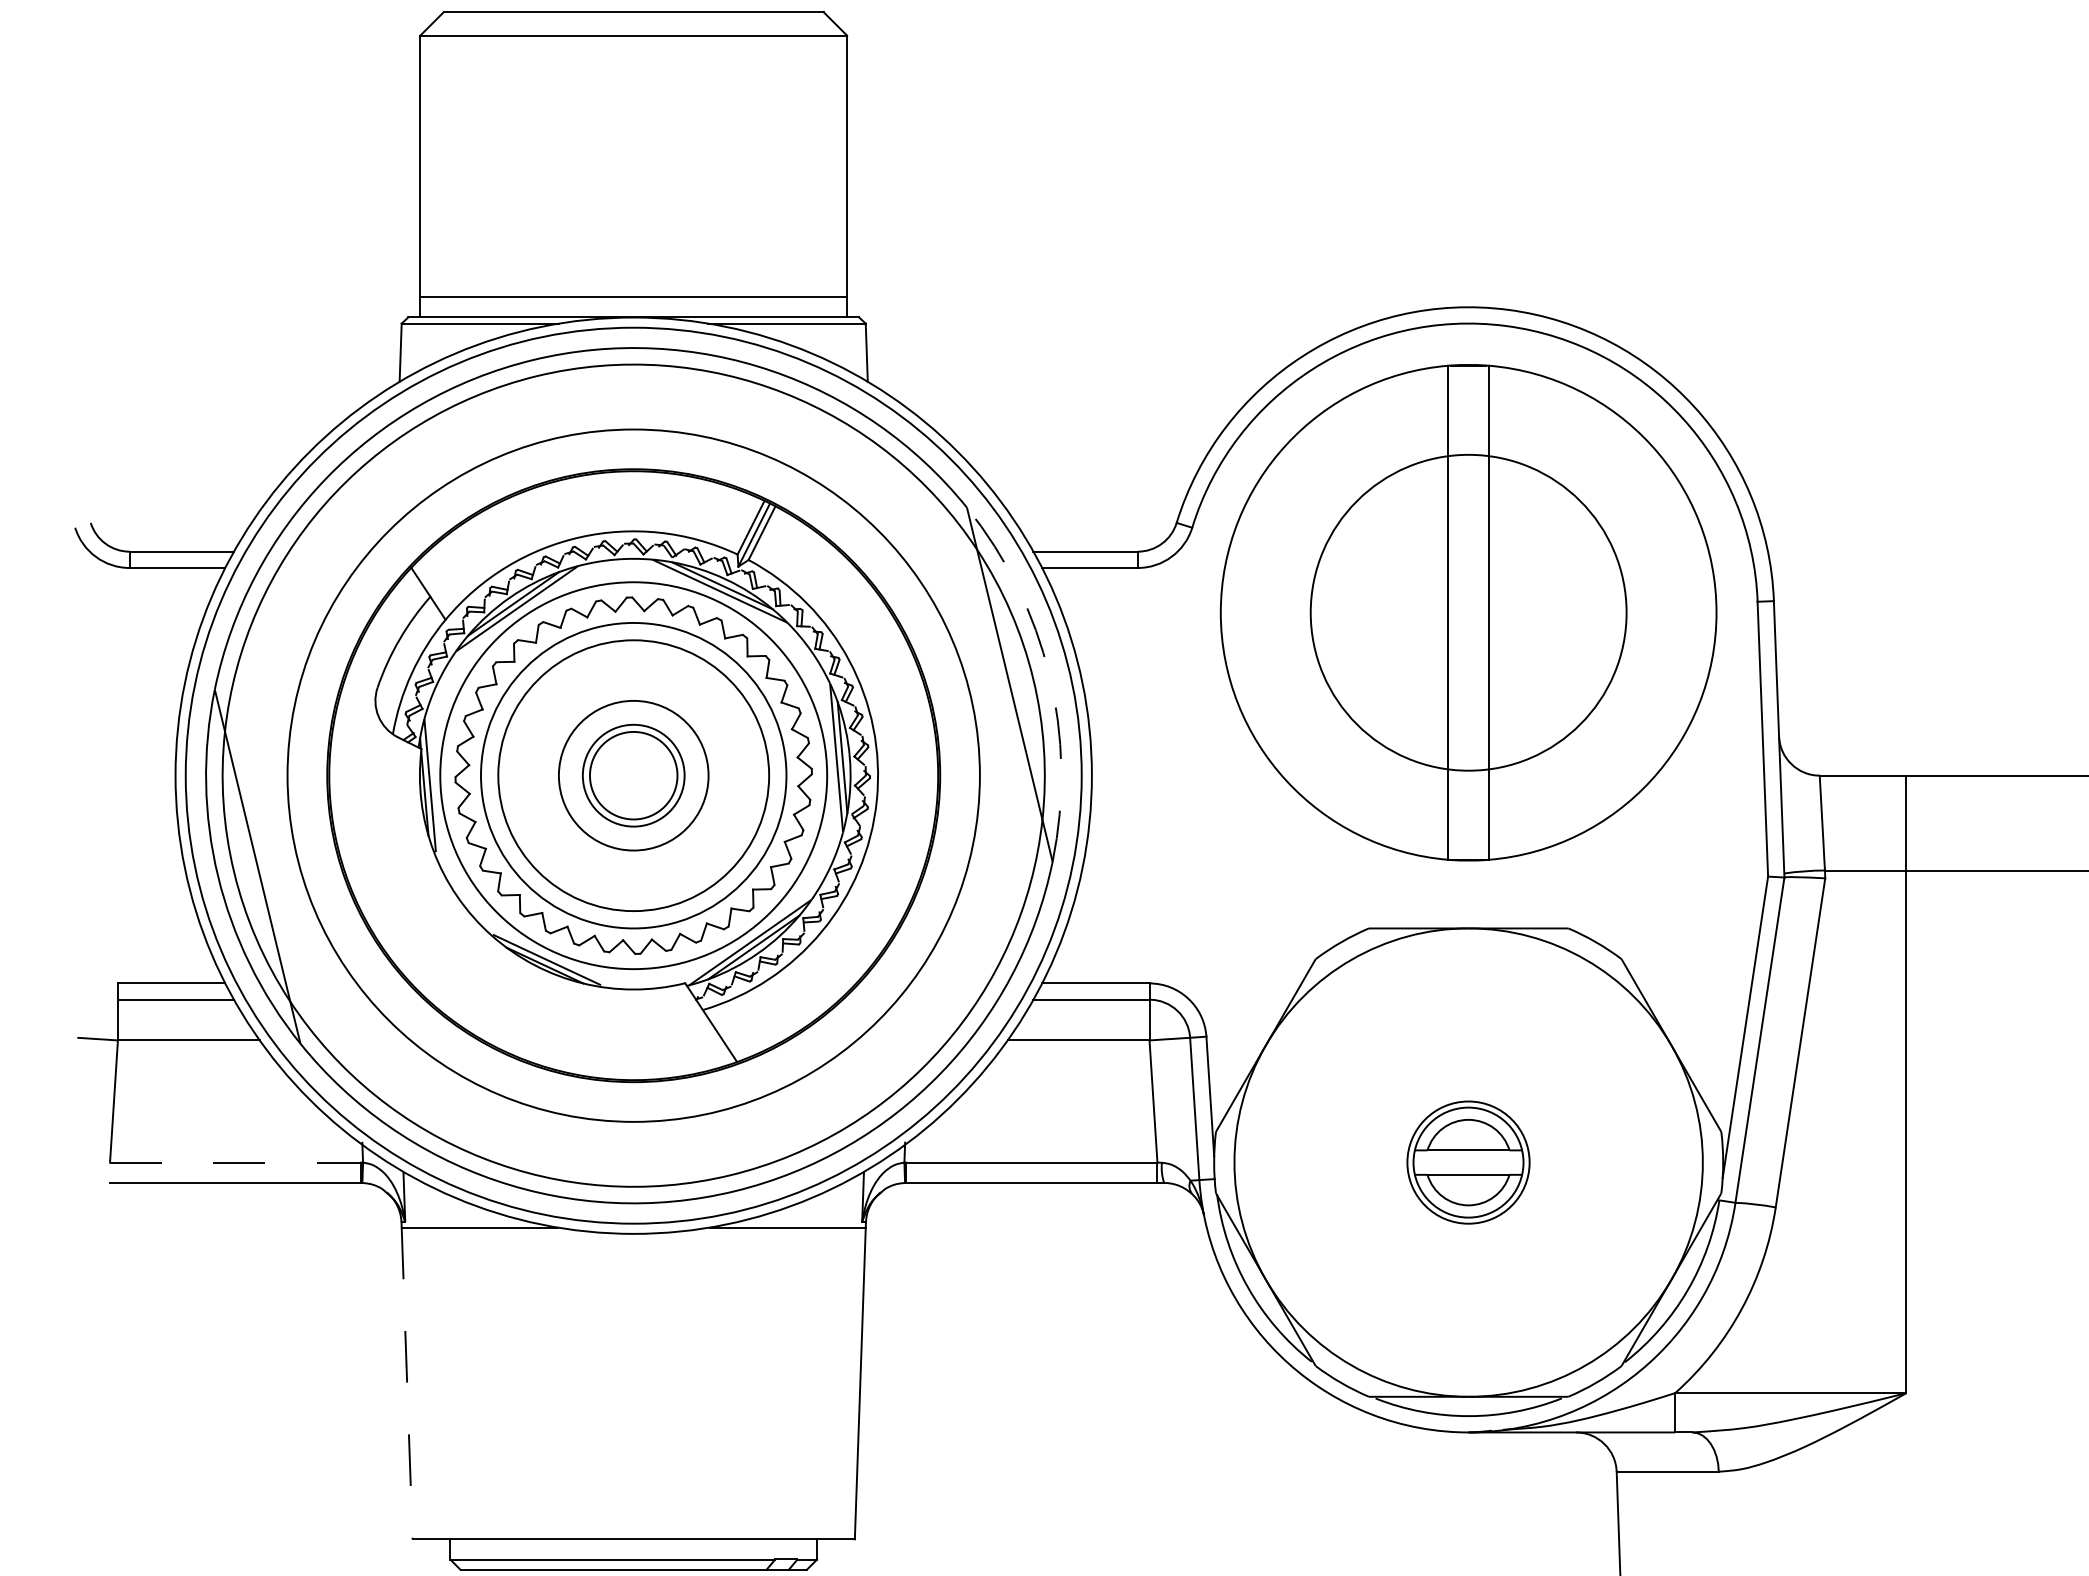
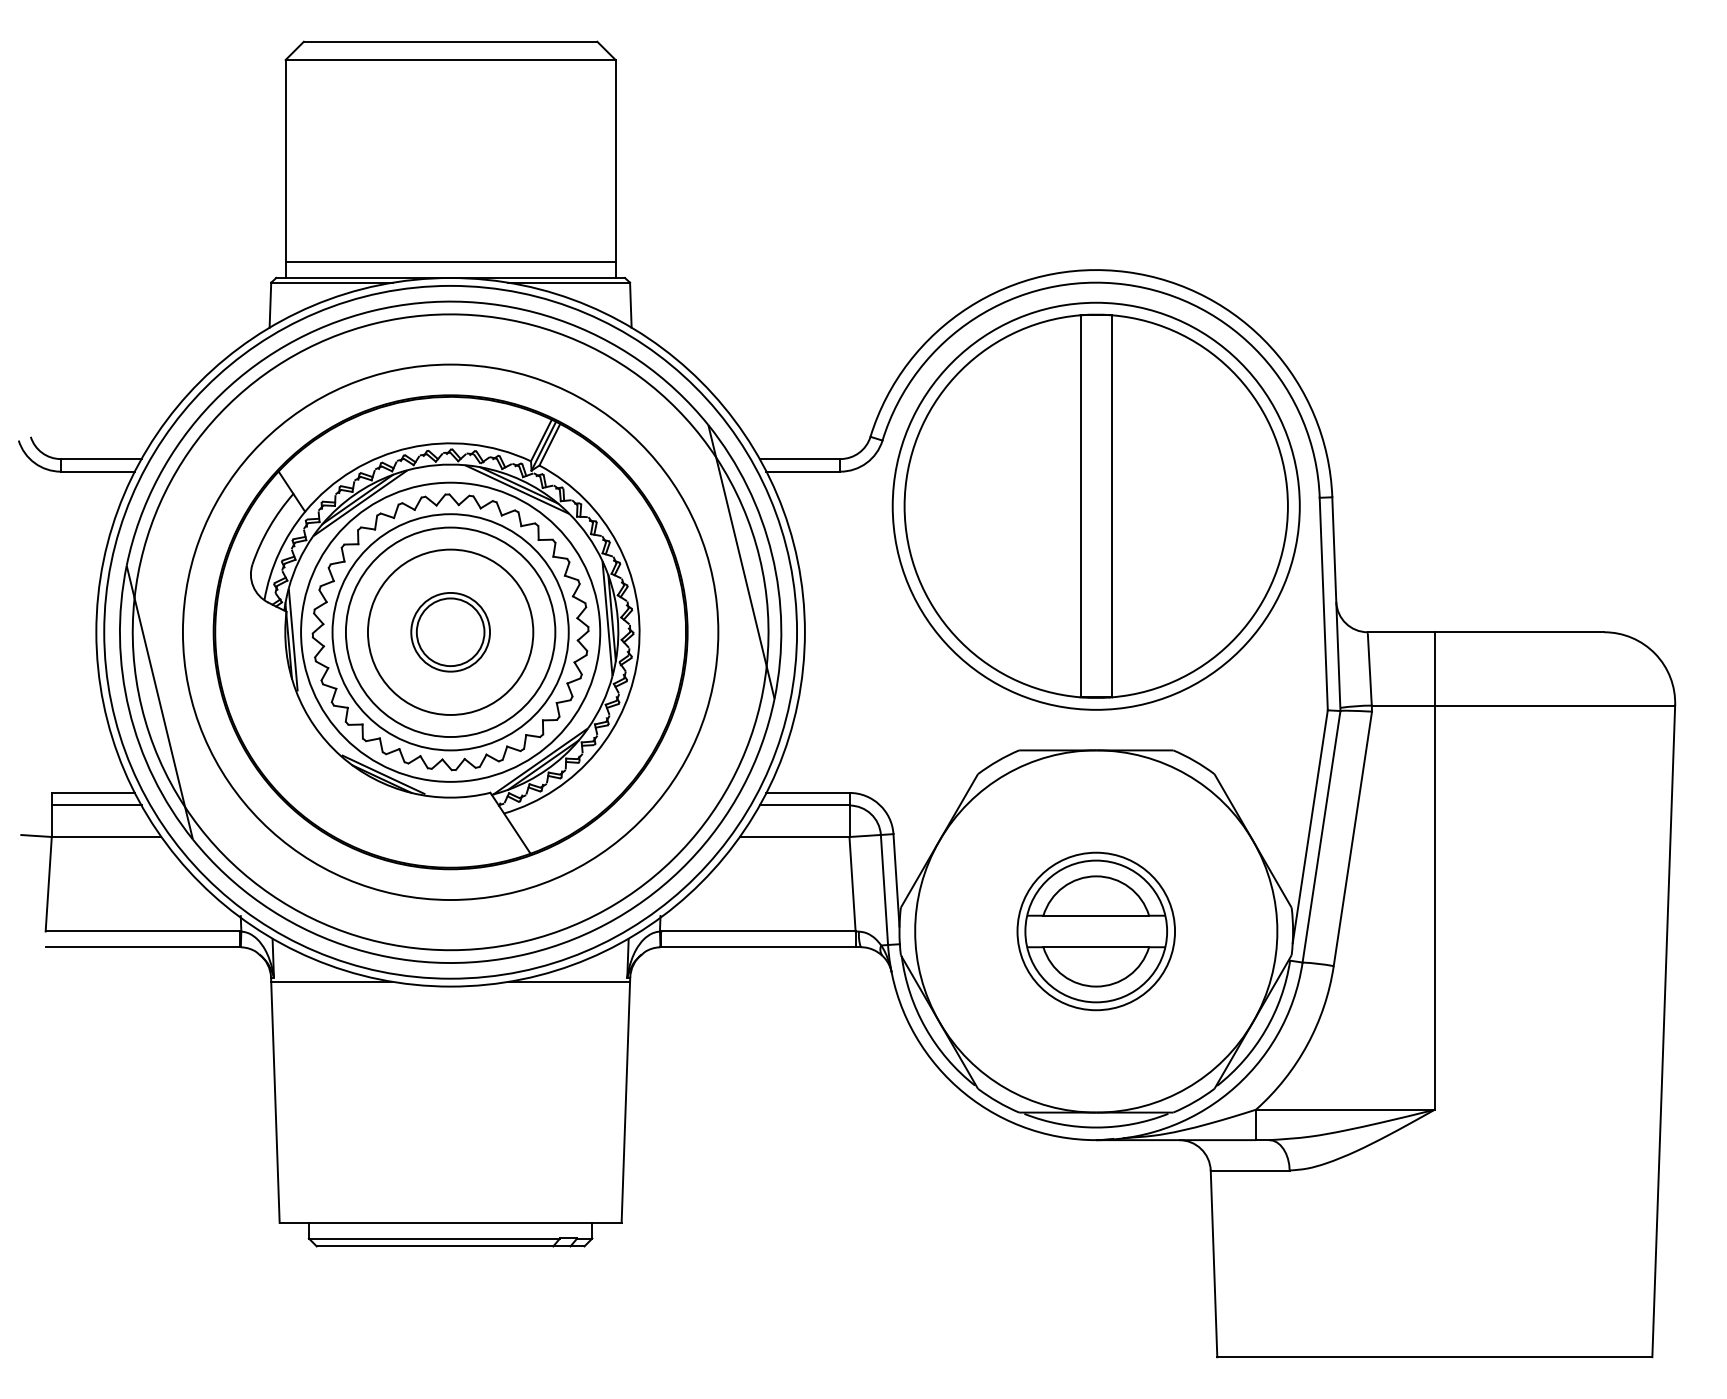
circle: (1467, 611) -> (1095, 505), size x1.67
arc: (1049, 675) -> (772, 554), dashed -> solid
circle: (633, 774) -> (450, 631), size x1.43
line: (236, 1162) -> (143, 931), dashed -> solid
part: (1467, 1162) -> (1095, 931), size x1.67
line: (407, 1383) -> (275, 1102), dashed -> solid

